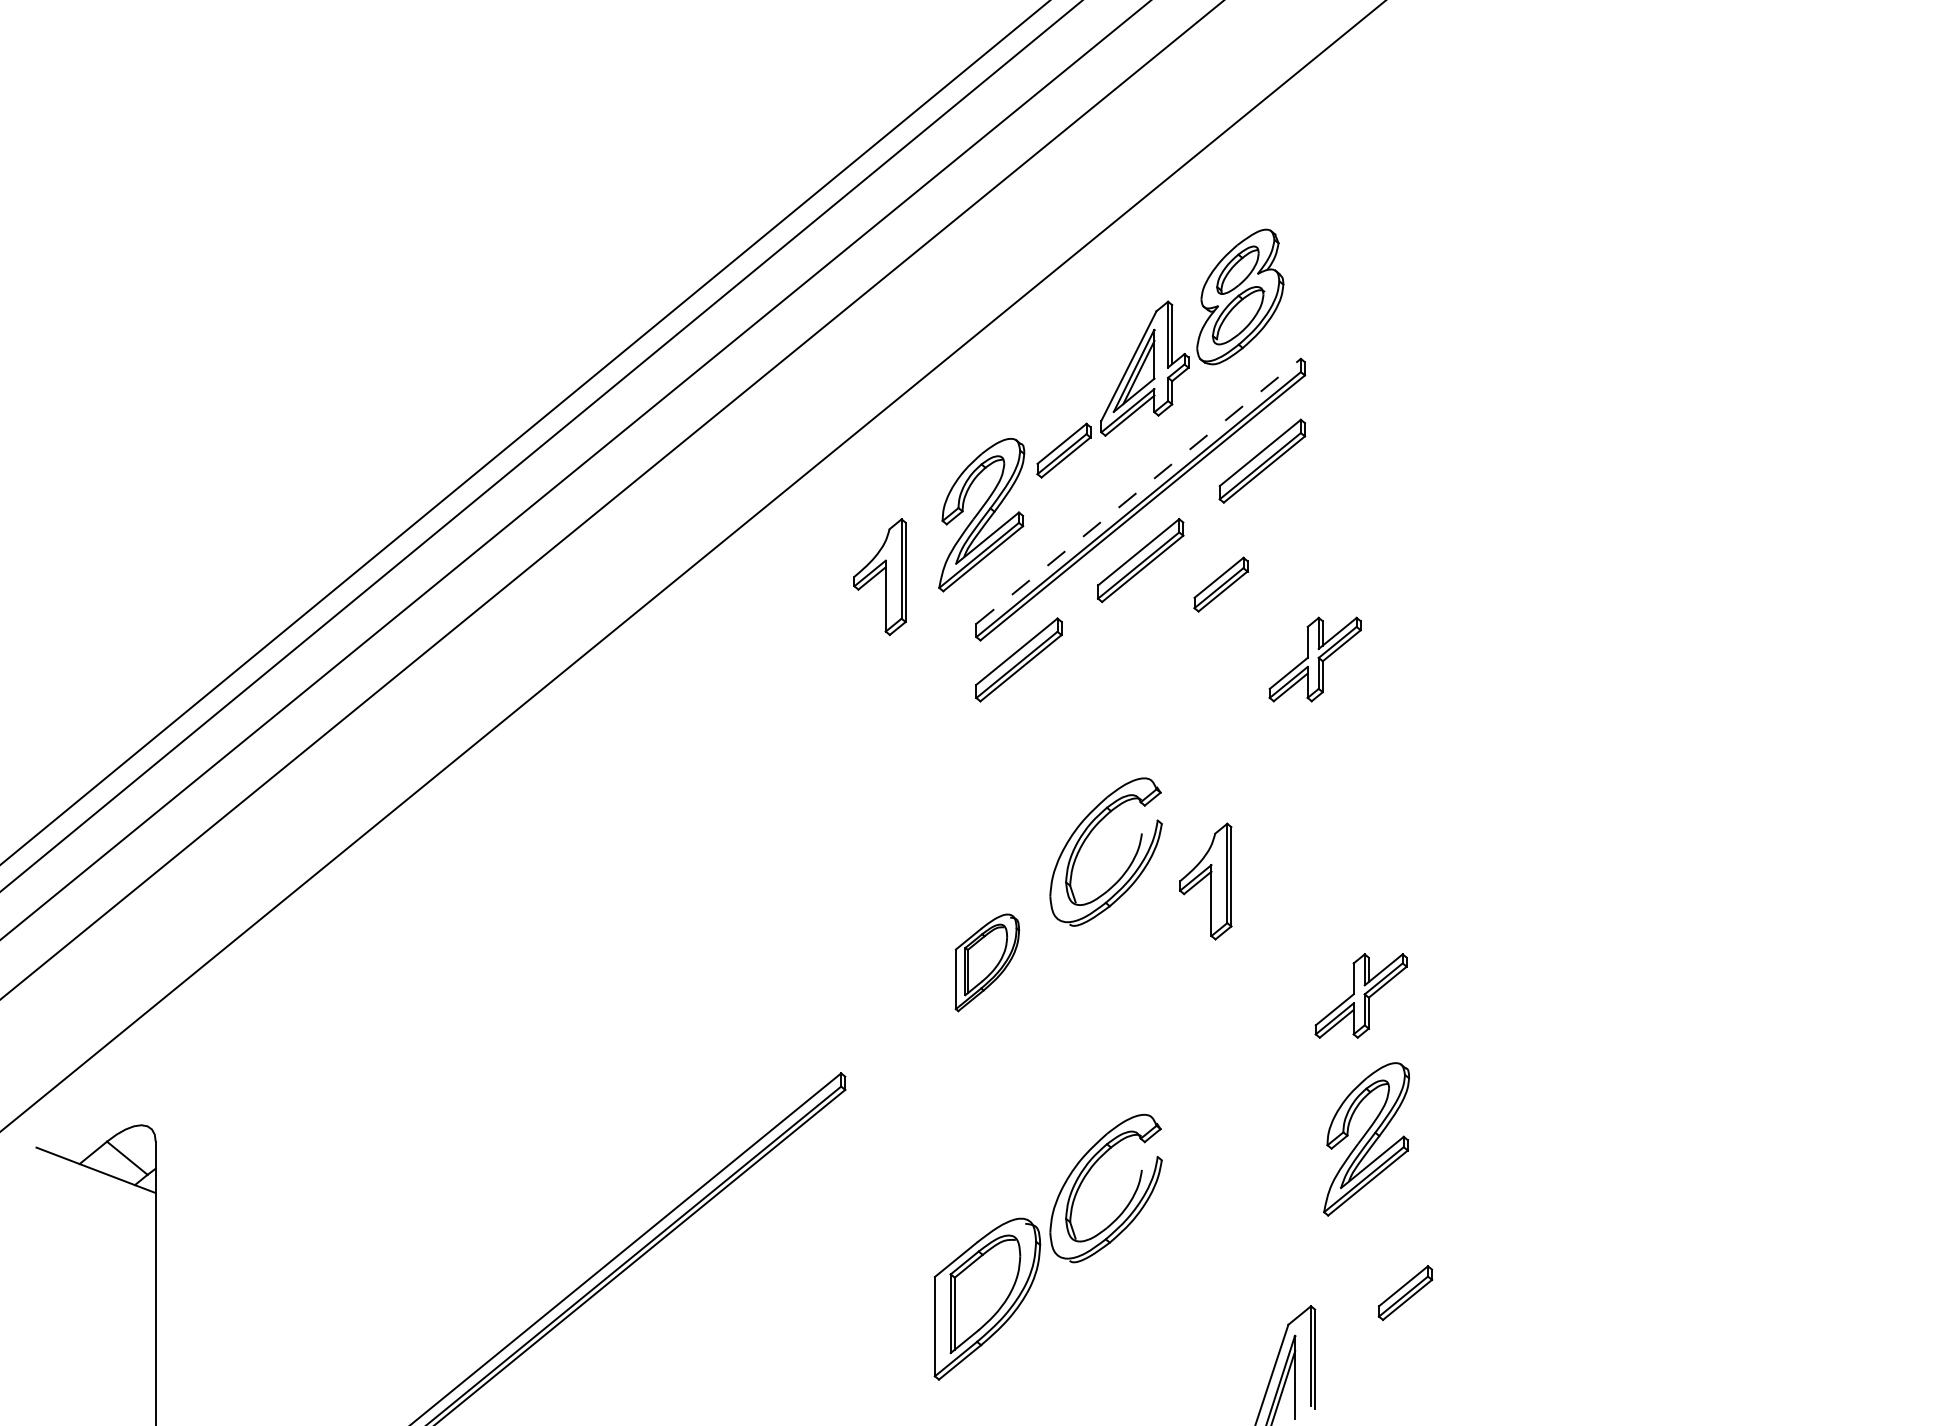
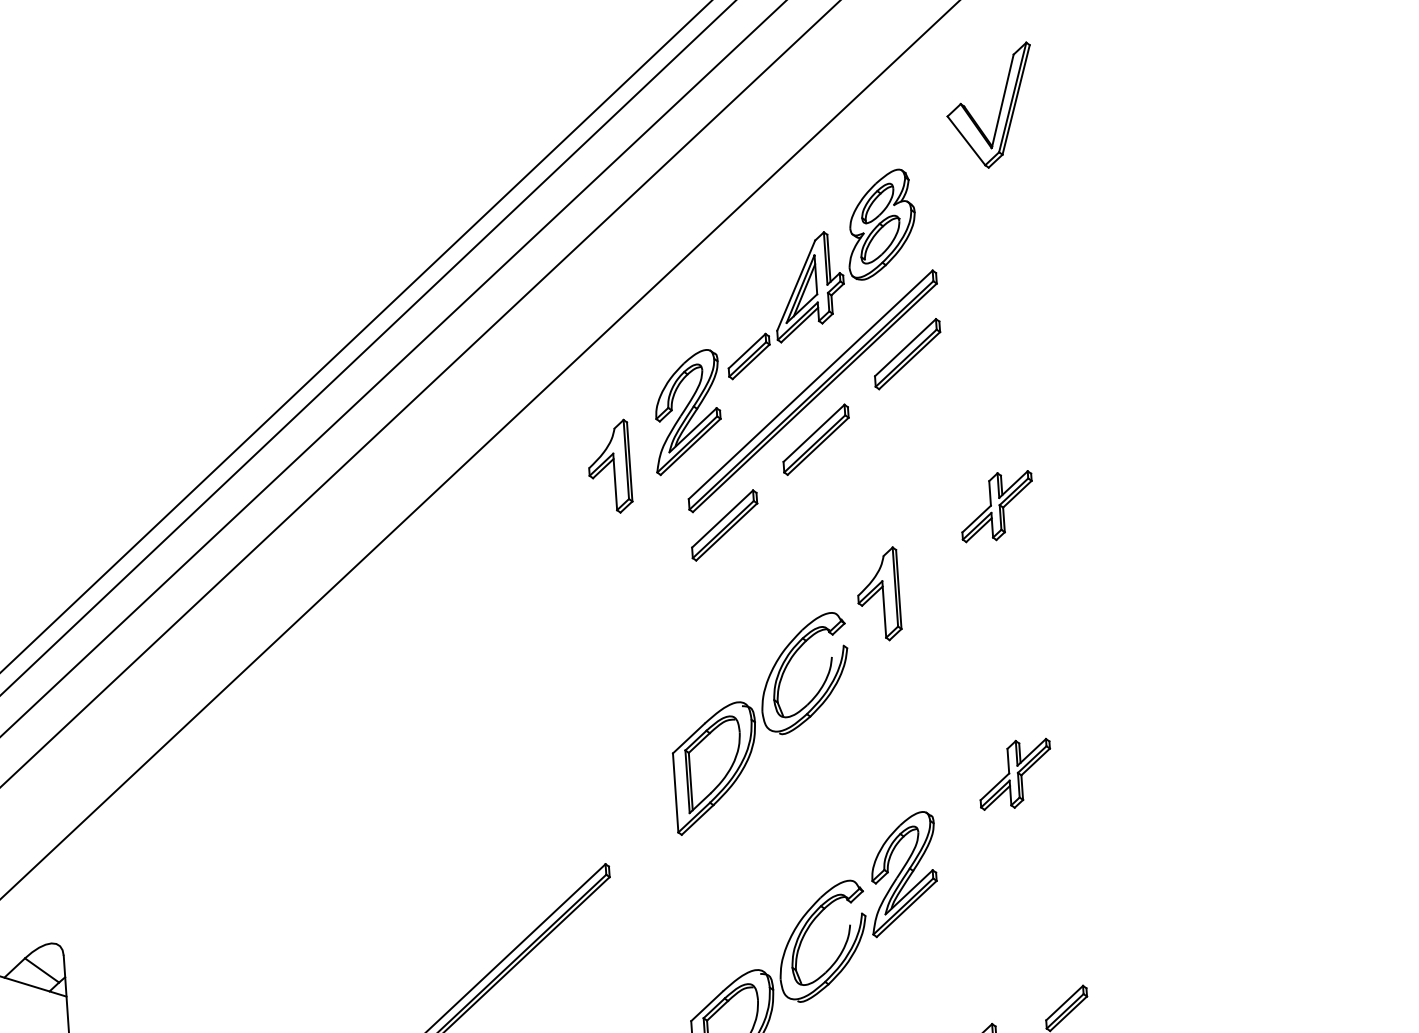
part: (1398, 163) -> (999, 109), added
line: (1139, 491) -> (811, 384), dashed -> solid
part: (1220, 584) -> (880, 454), removed
part: (1314, 659) -> (996, 506), moved
part: (1205, 881) -> (878, 594), moved
part: (987, 962) -> (716, 768), size x1.67
part: (1366, 1139) -> (903, 874), moved

